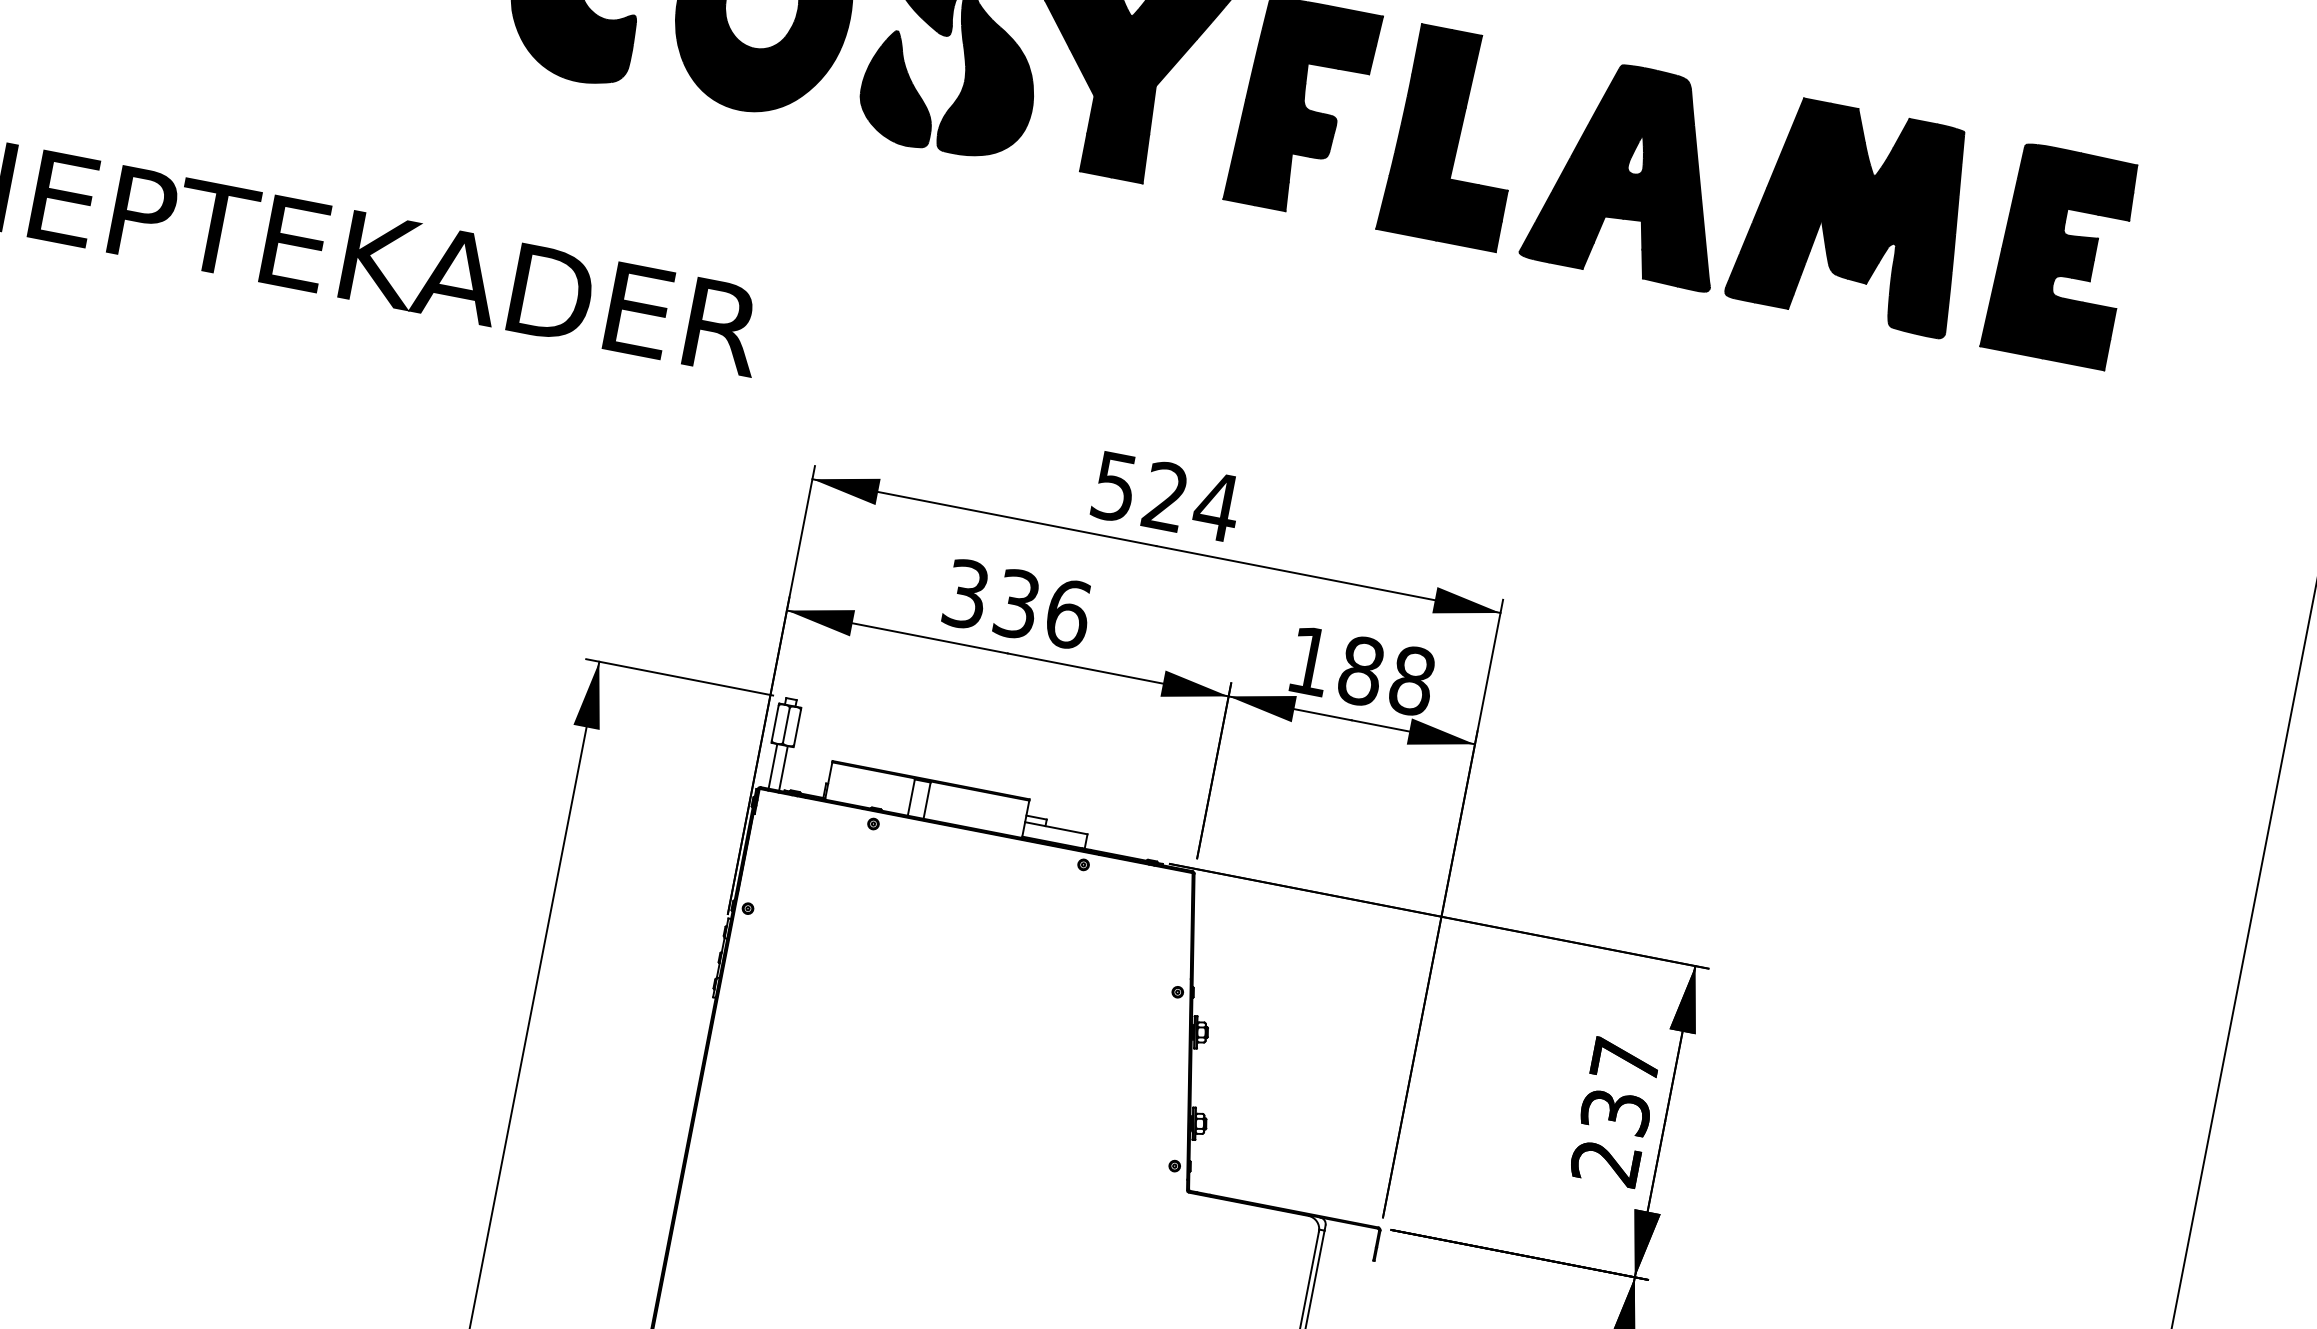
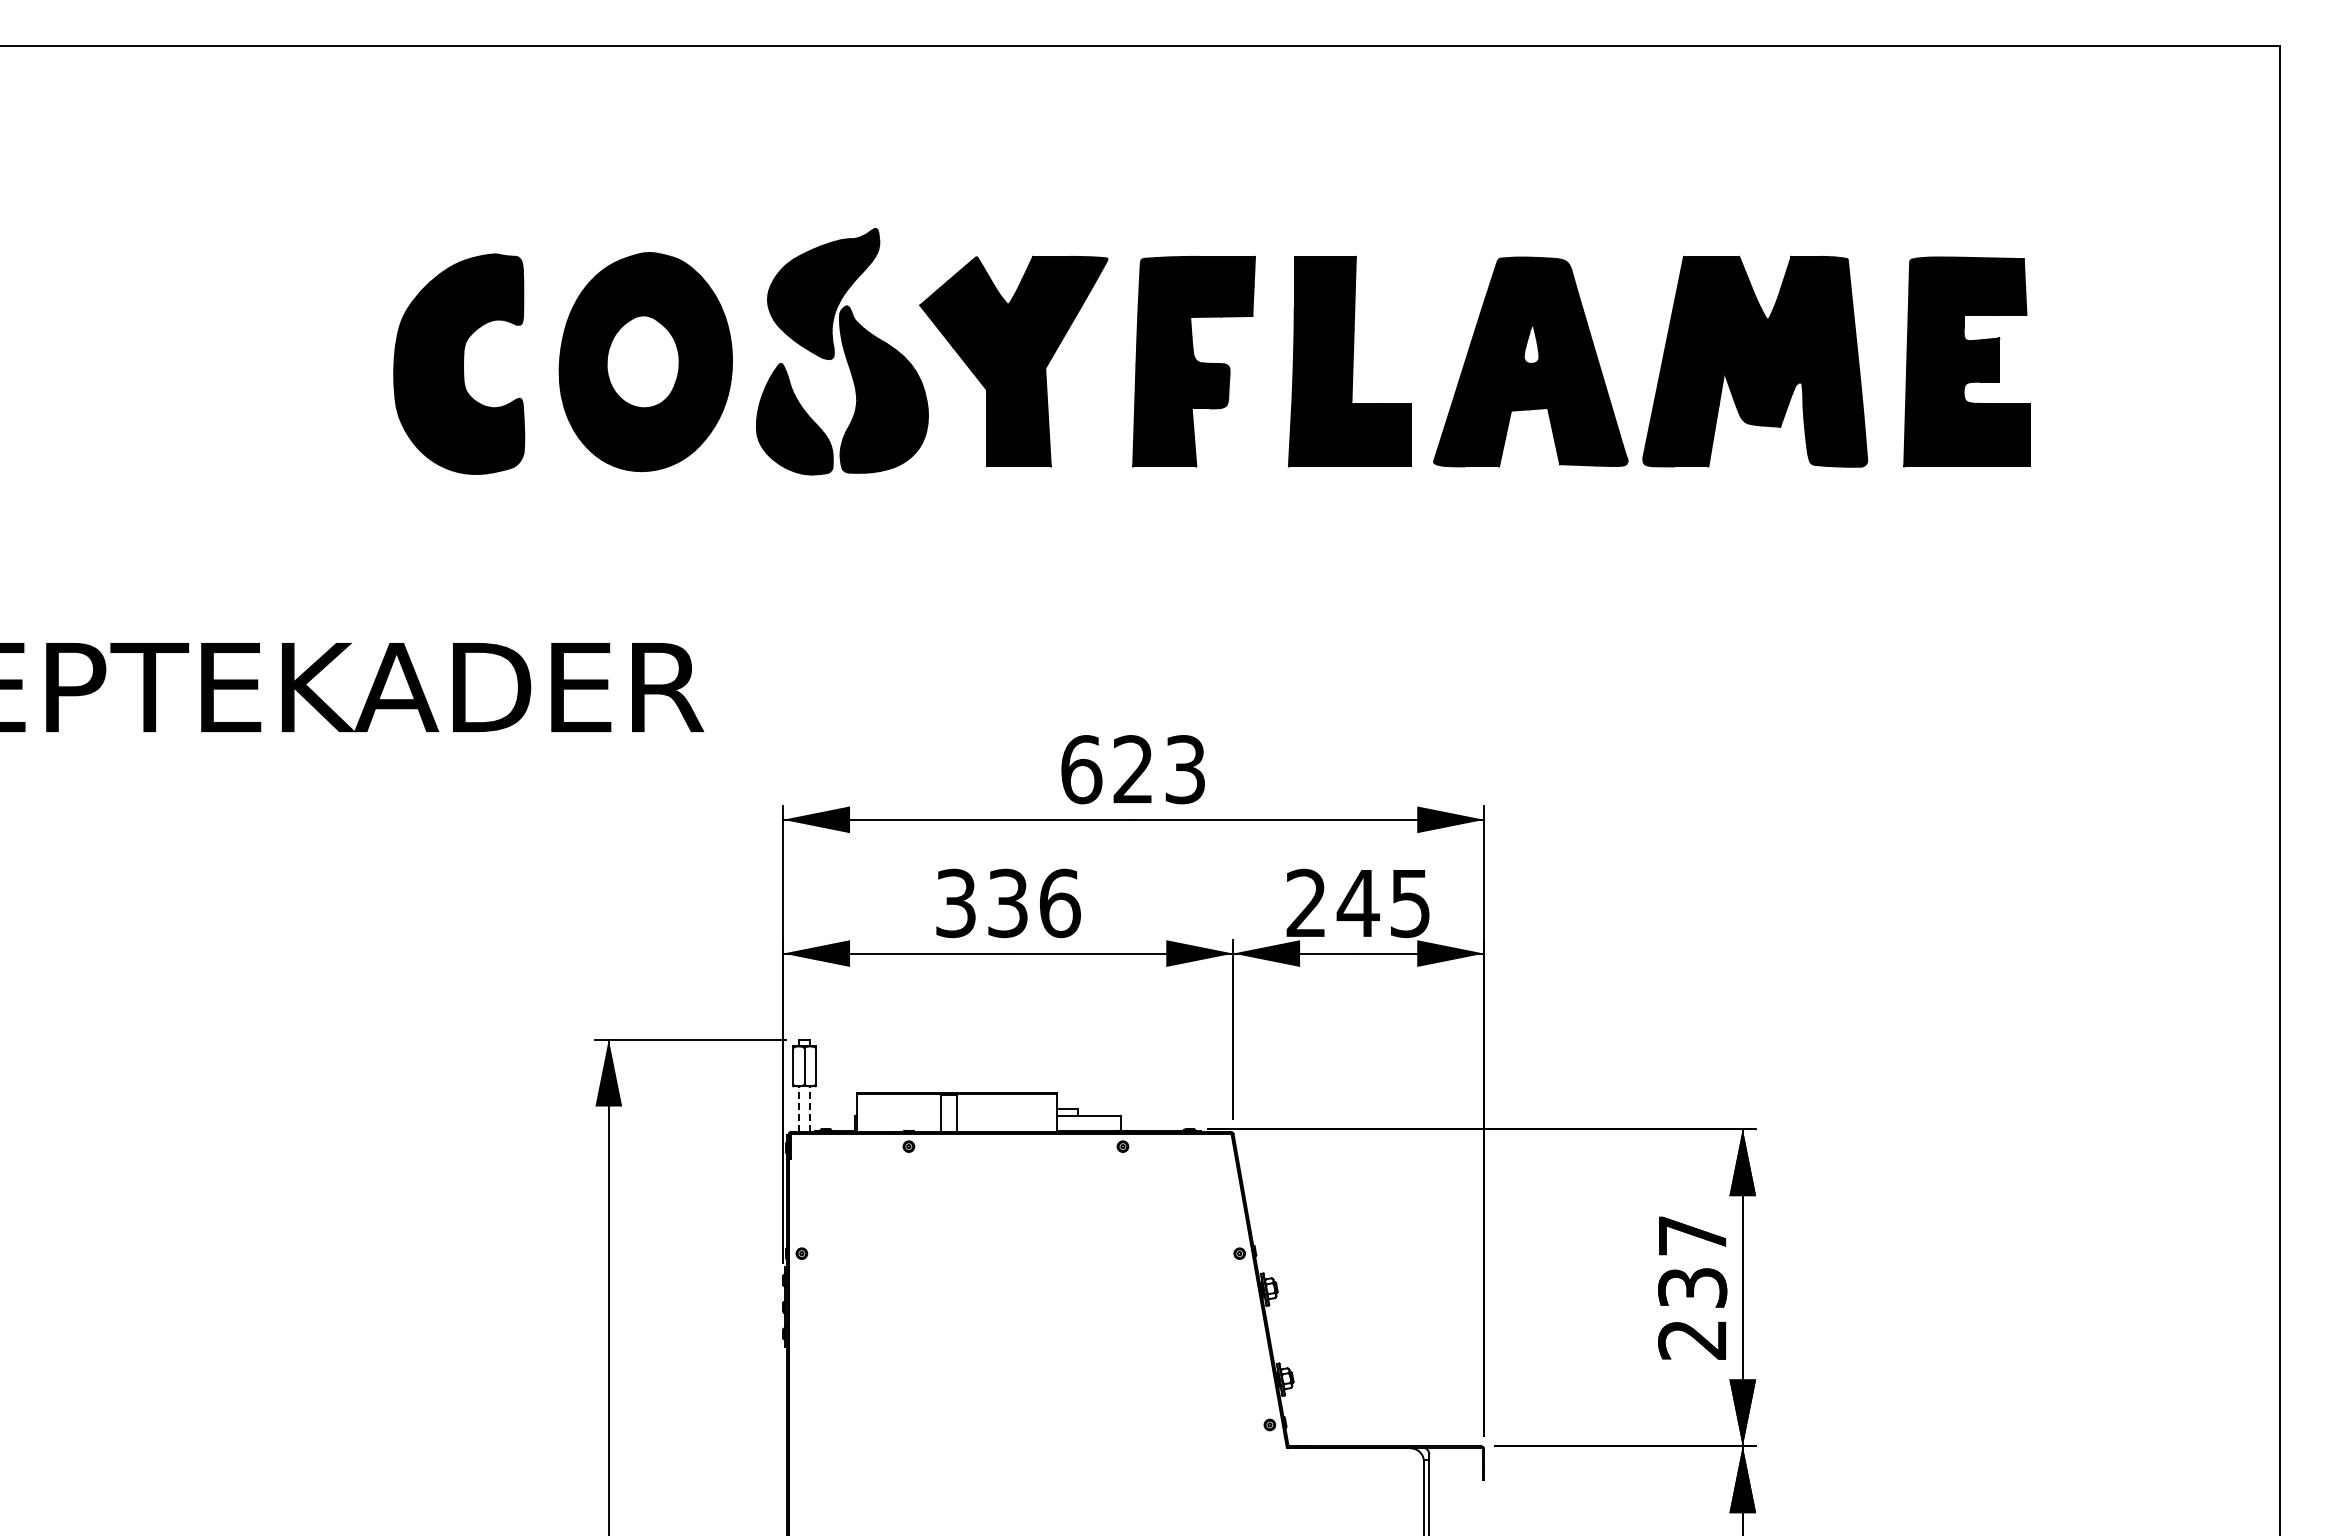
text: (1165, 496) -> (1133, 769), 524 -> 623
text: (1361, 671) -> (1358, 903), 188 -> 245
line: (773, 766) -> (799, 1109), solid -> dashed
line: (783, 768) -> (809, 1109), solid -> dashed

